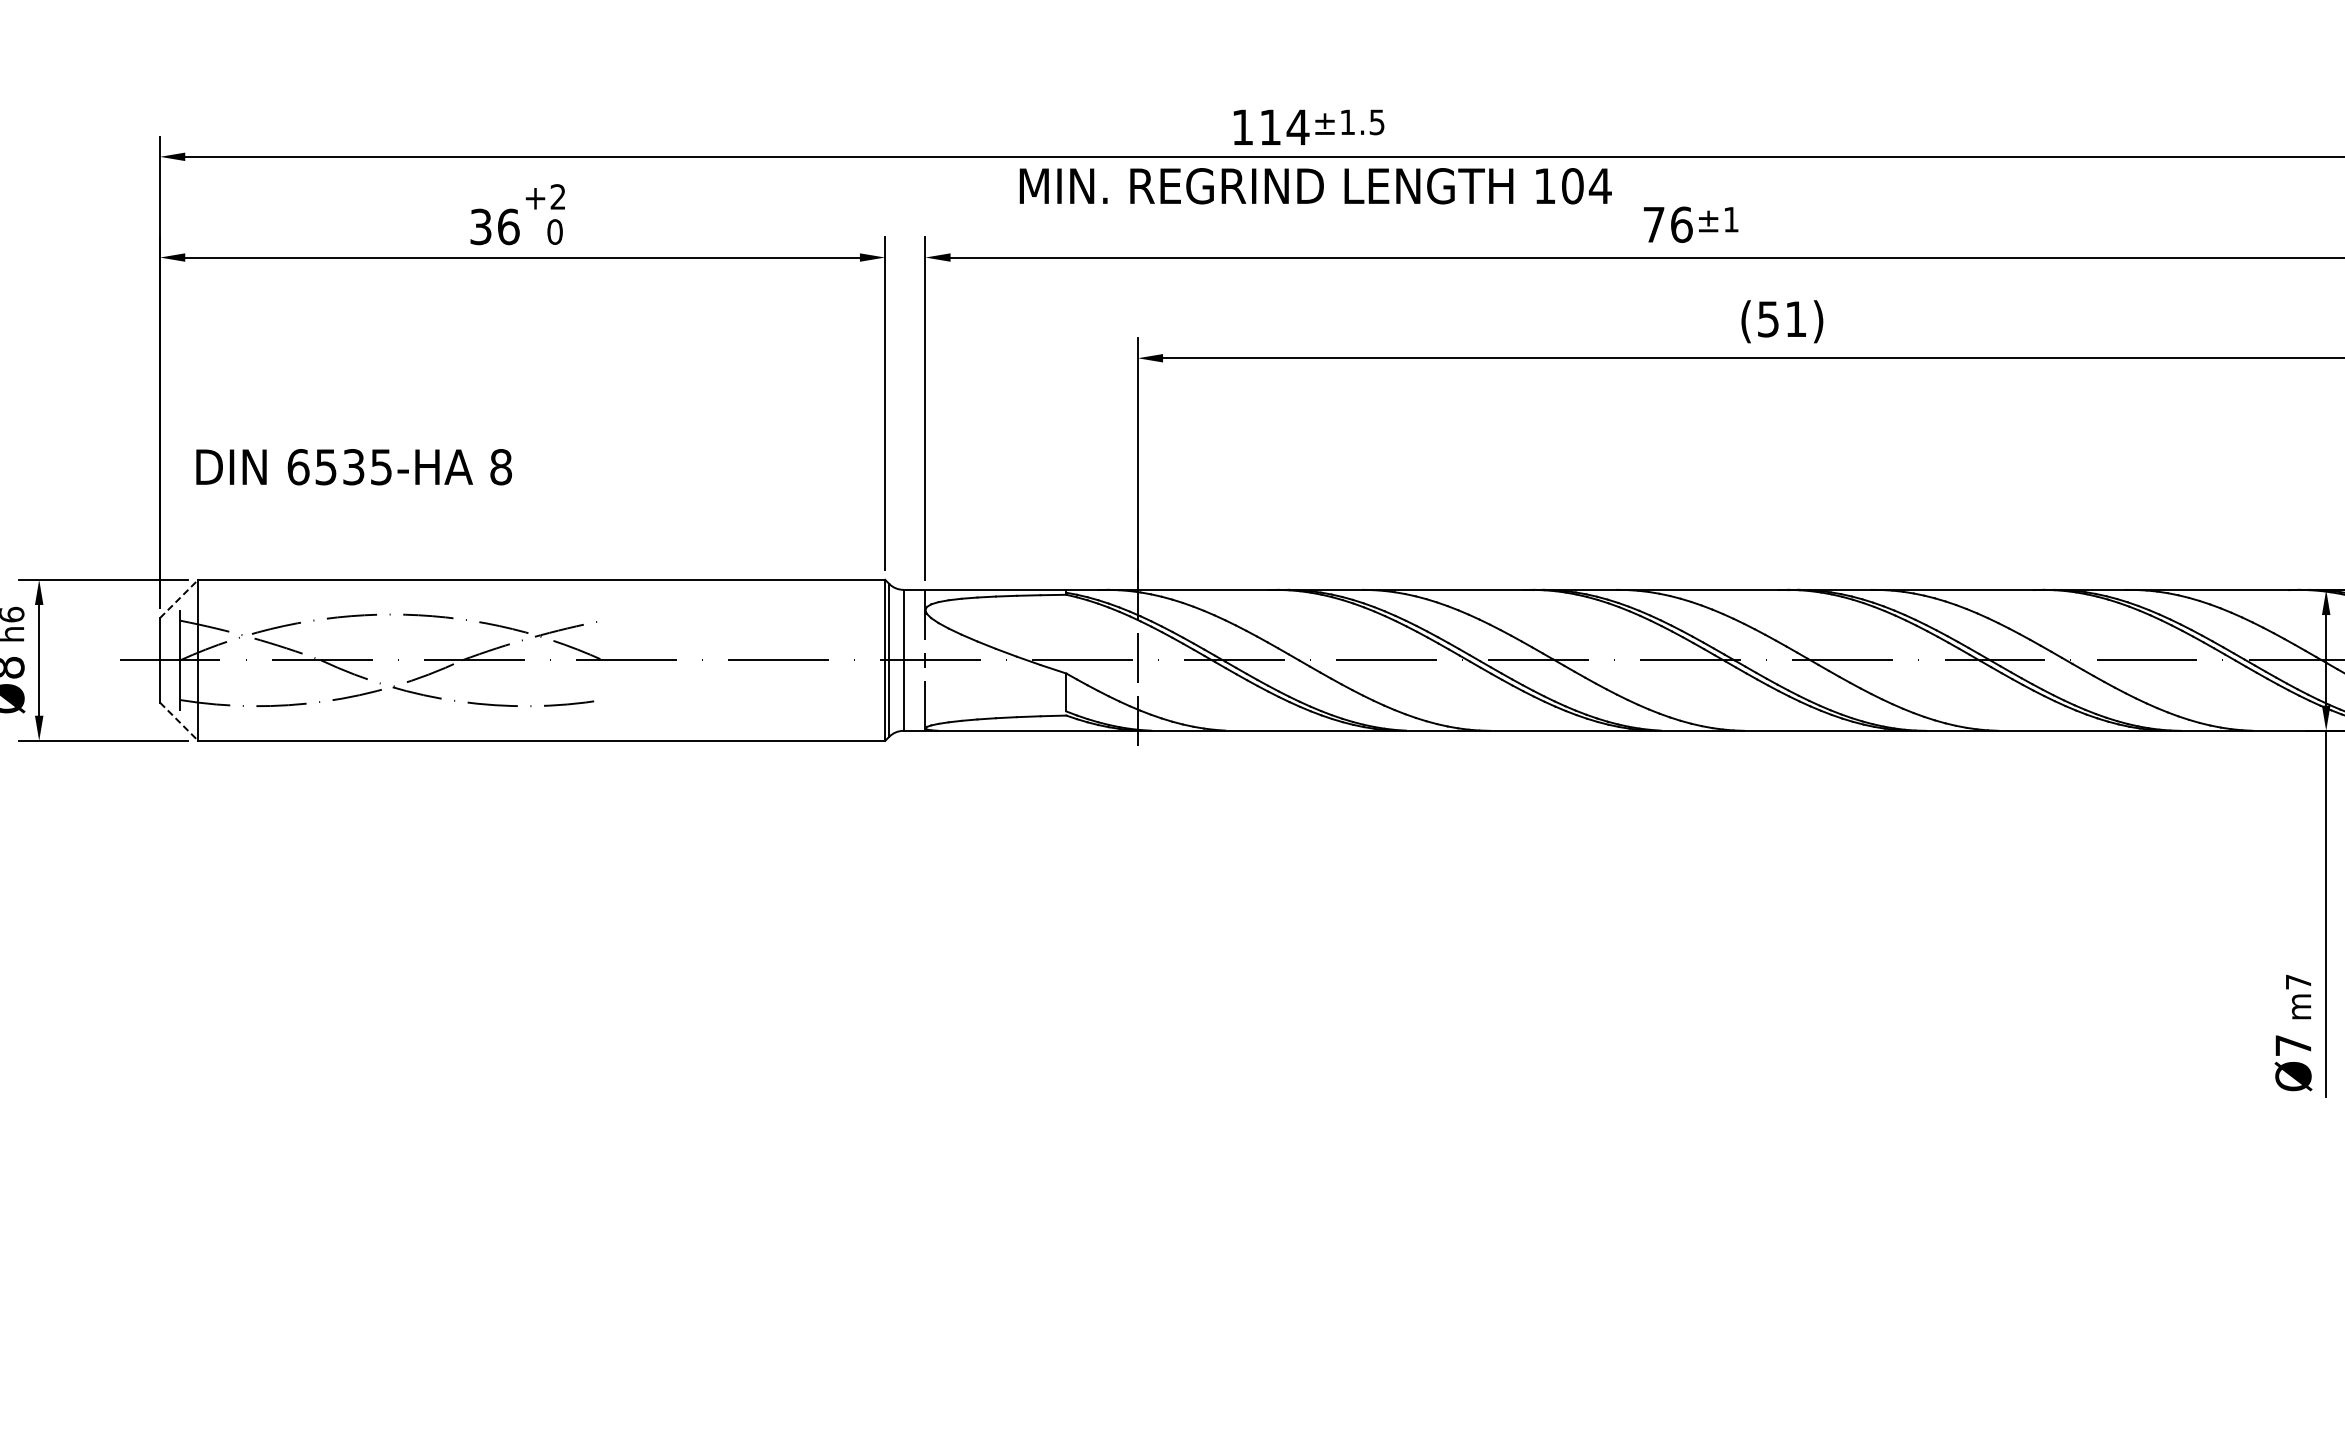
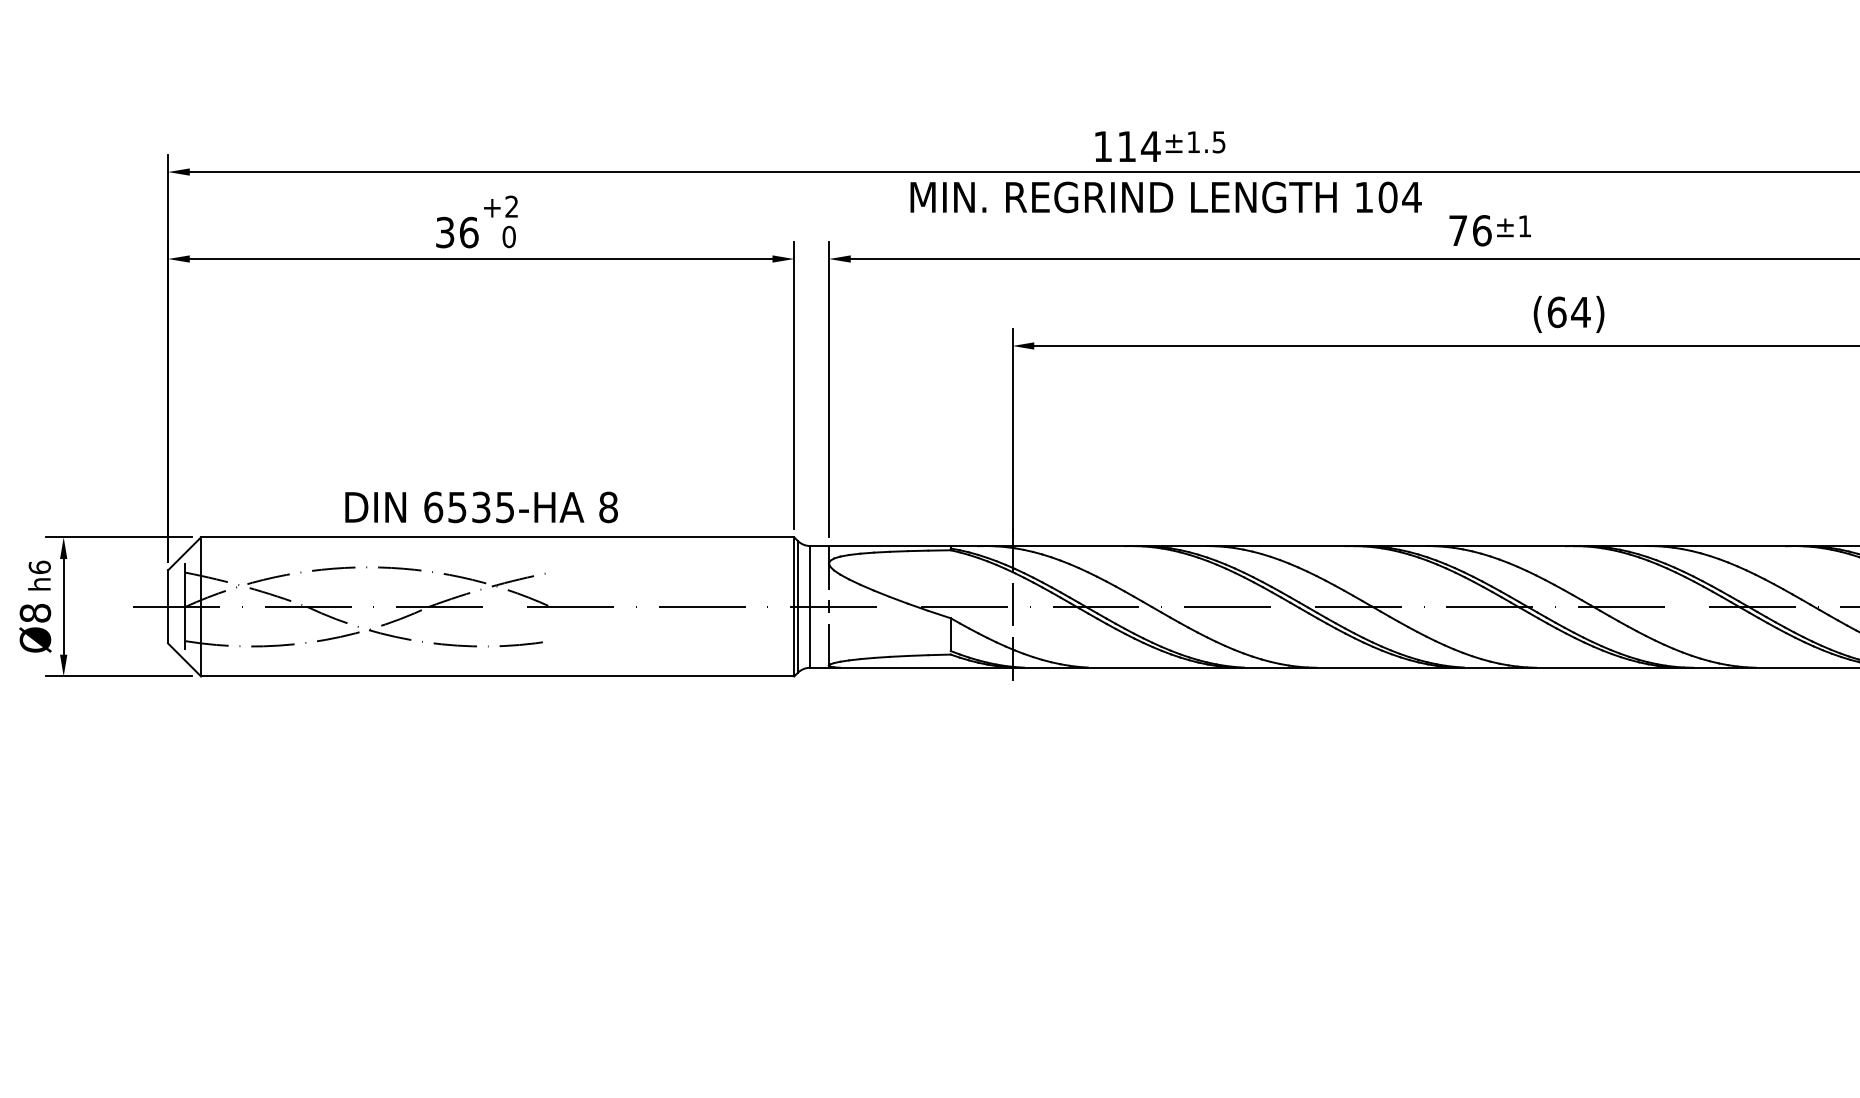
text: (1782, 319) -> (1569, 312), (51) -> (64)
text: (353, 467) -> (481, 507), moved
line: (179, 598) -> (184, 553), dashed -> solid
line: (179, 722) -> (184, 660), dashed -> solid

